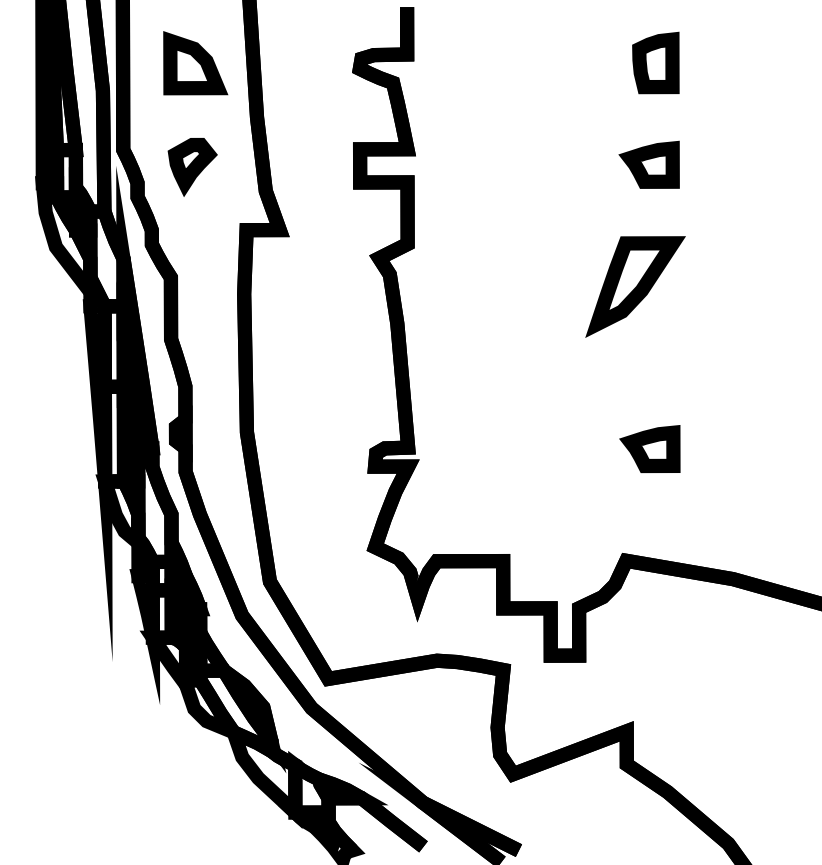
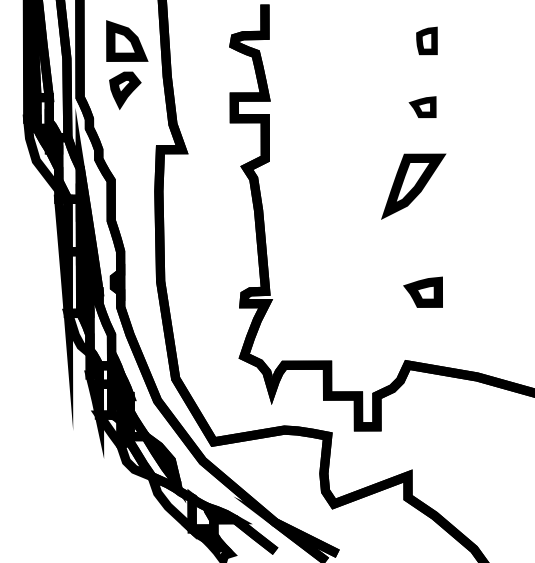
part: (655, 62) -> (426, 40), size x0.7
part: (649, 163) -> (422, 106), size x0.7
part: (192, 166) -> (125, 90), moved

